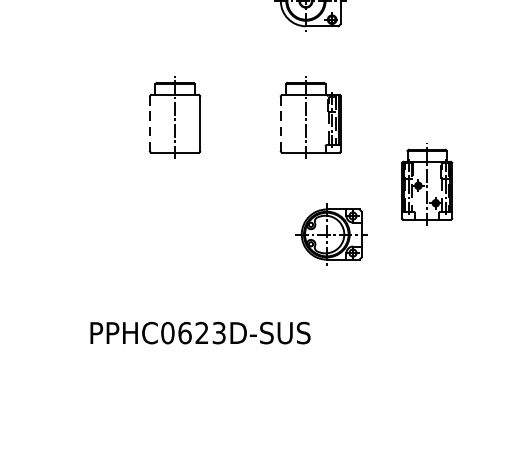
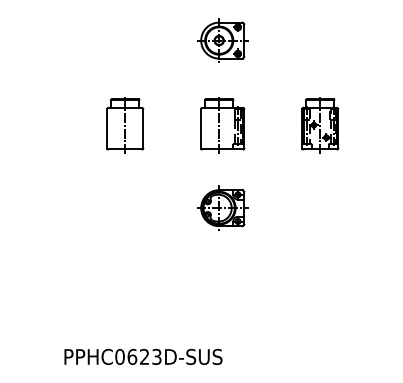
line: (150, 123) -> (107, 128), dashed -> solid
line: (281, 123) -> (201, 128), dashed -> solid
part: (427, 186) -> (320, 125), moved
part: (331, 233) -> (222, 207), moved
text: (200, 332) -> (143, 356), moved

